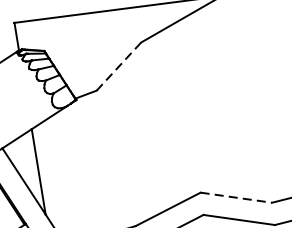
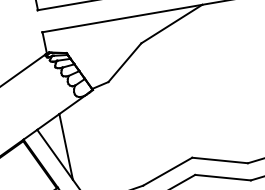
line: (118, 67) -> (124, 63), dashed -> solid
line: (236, 197) -> (220, 160), dashed -> solid

